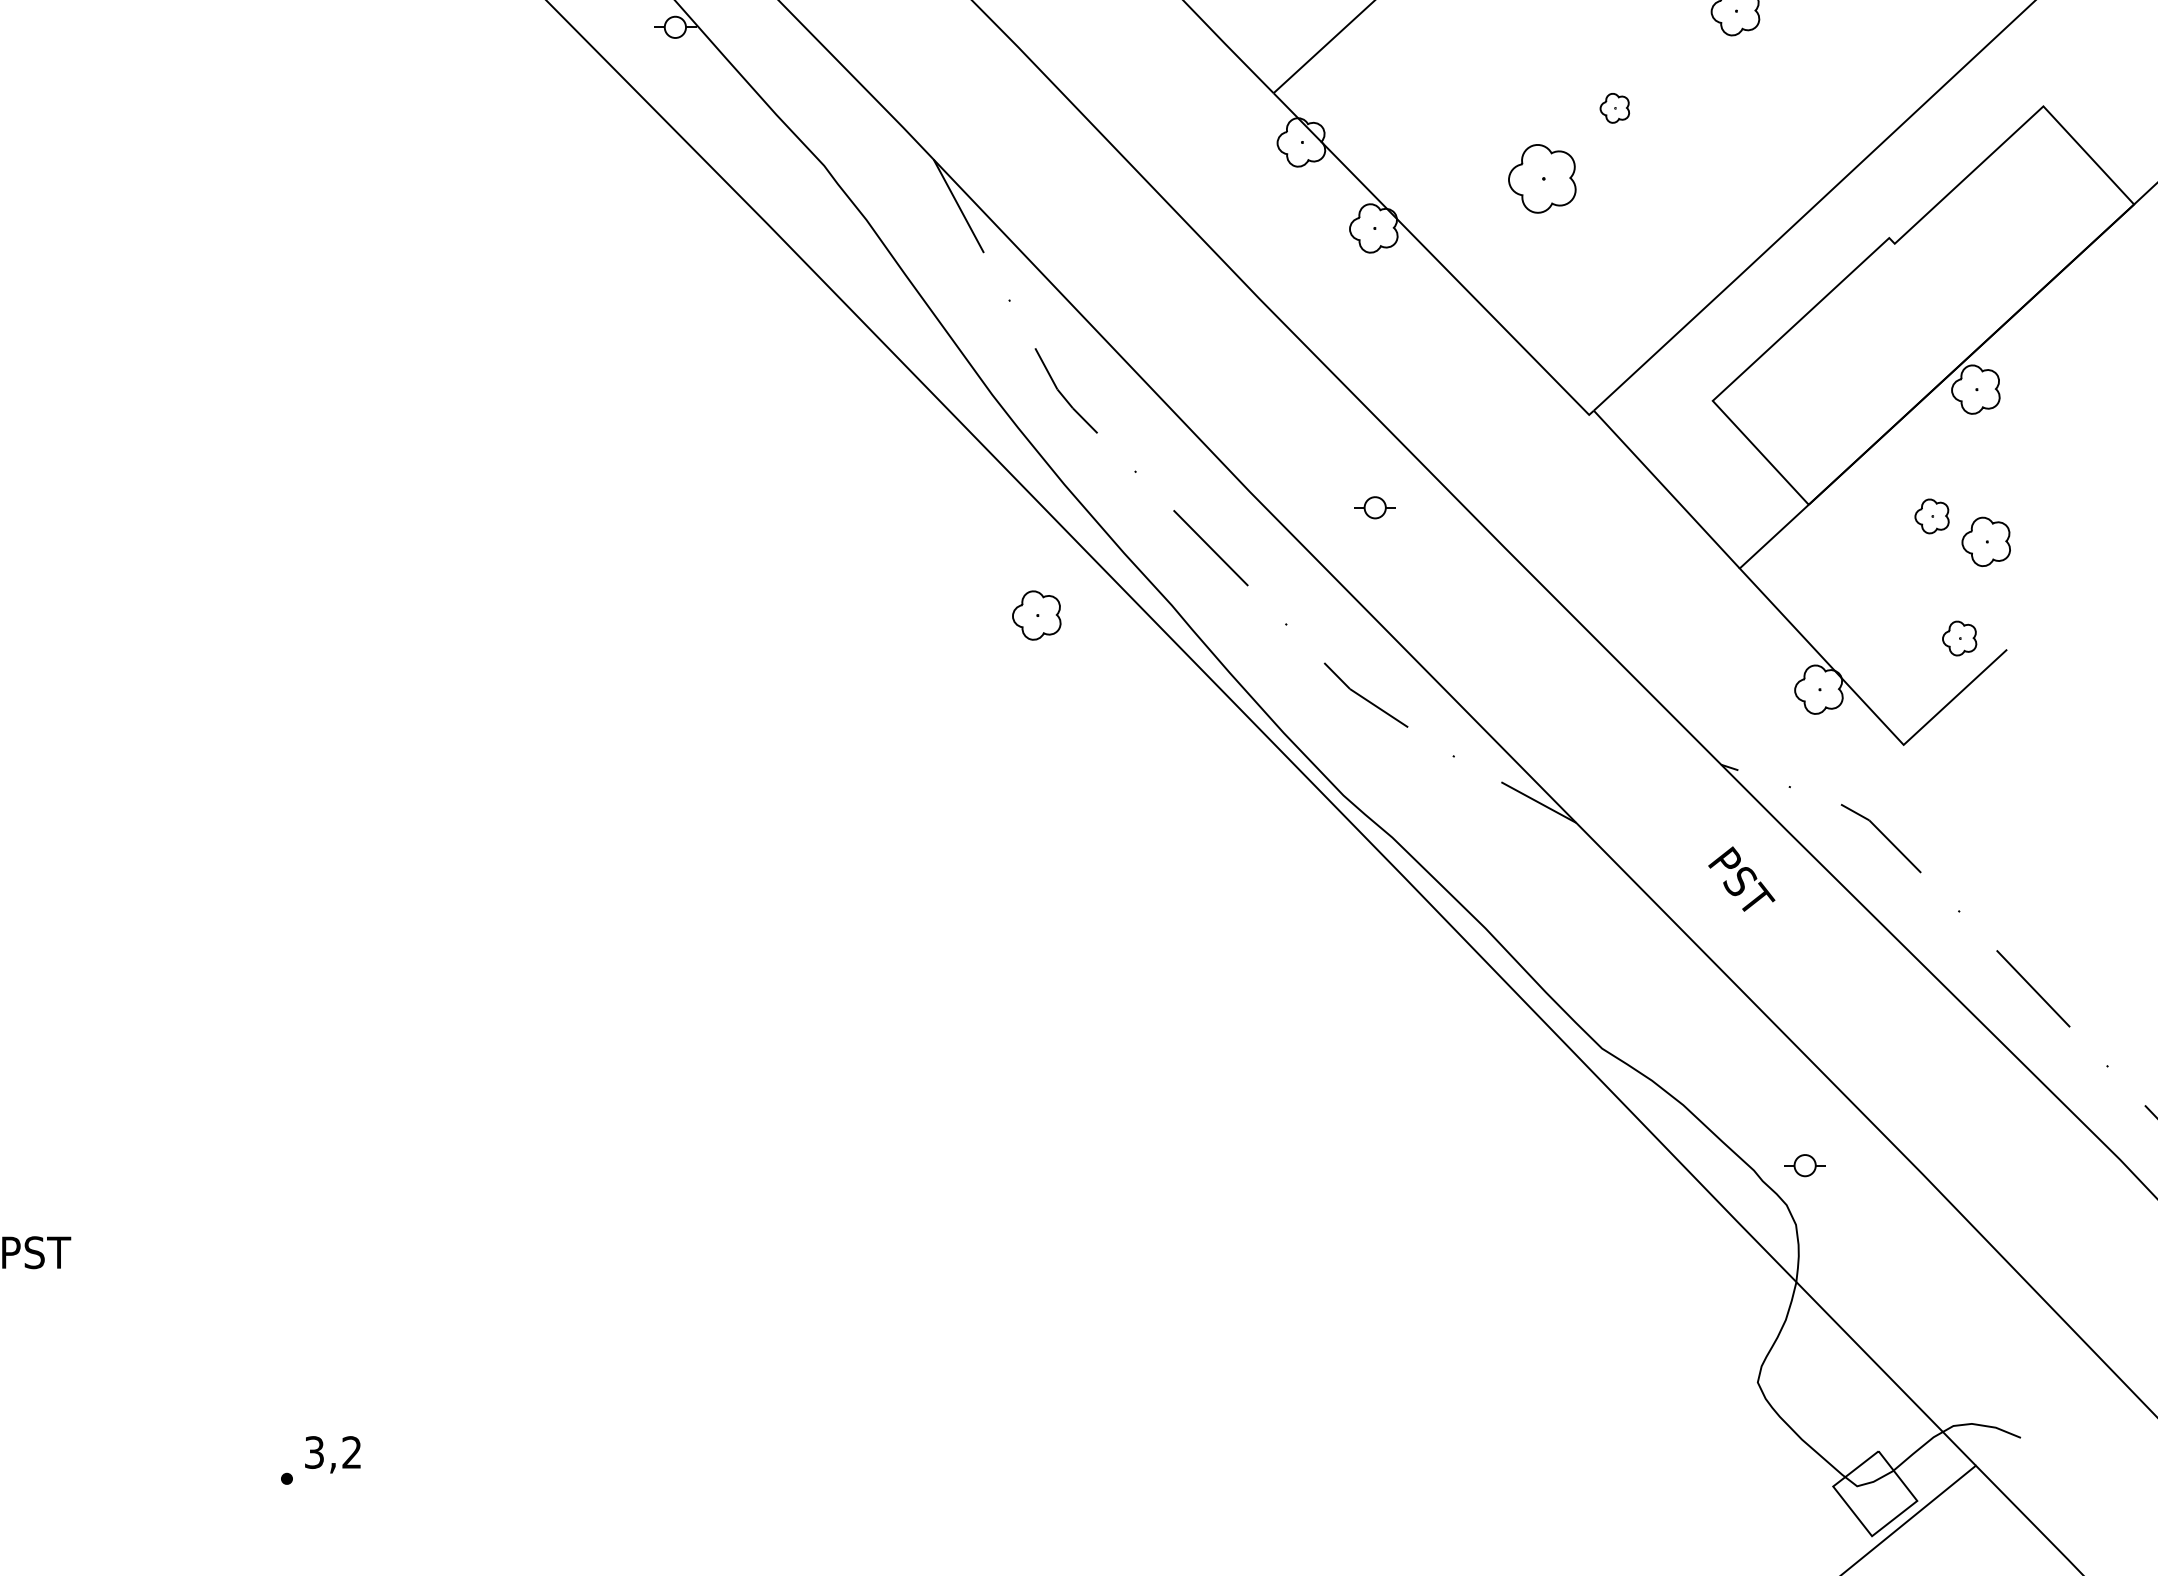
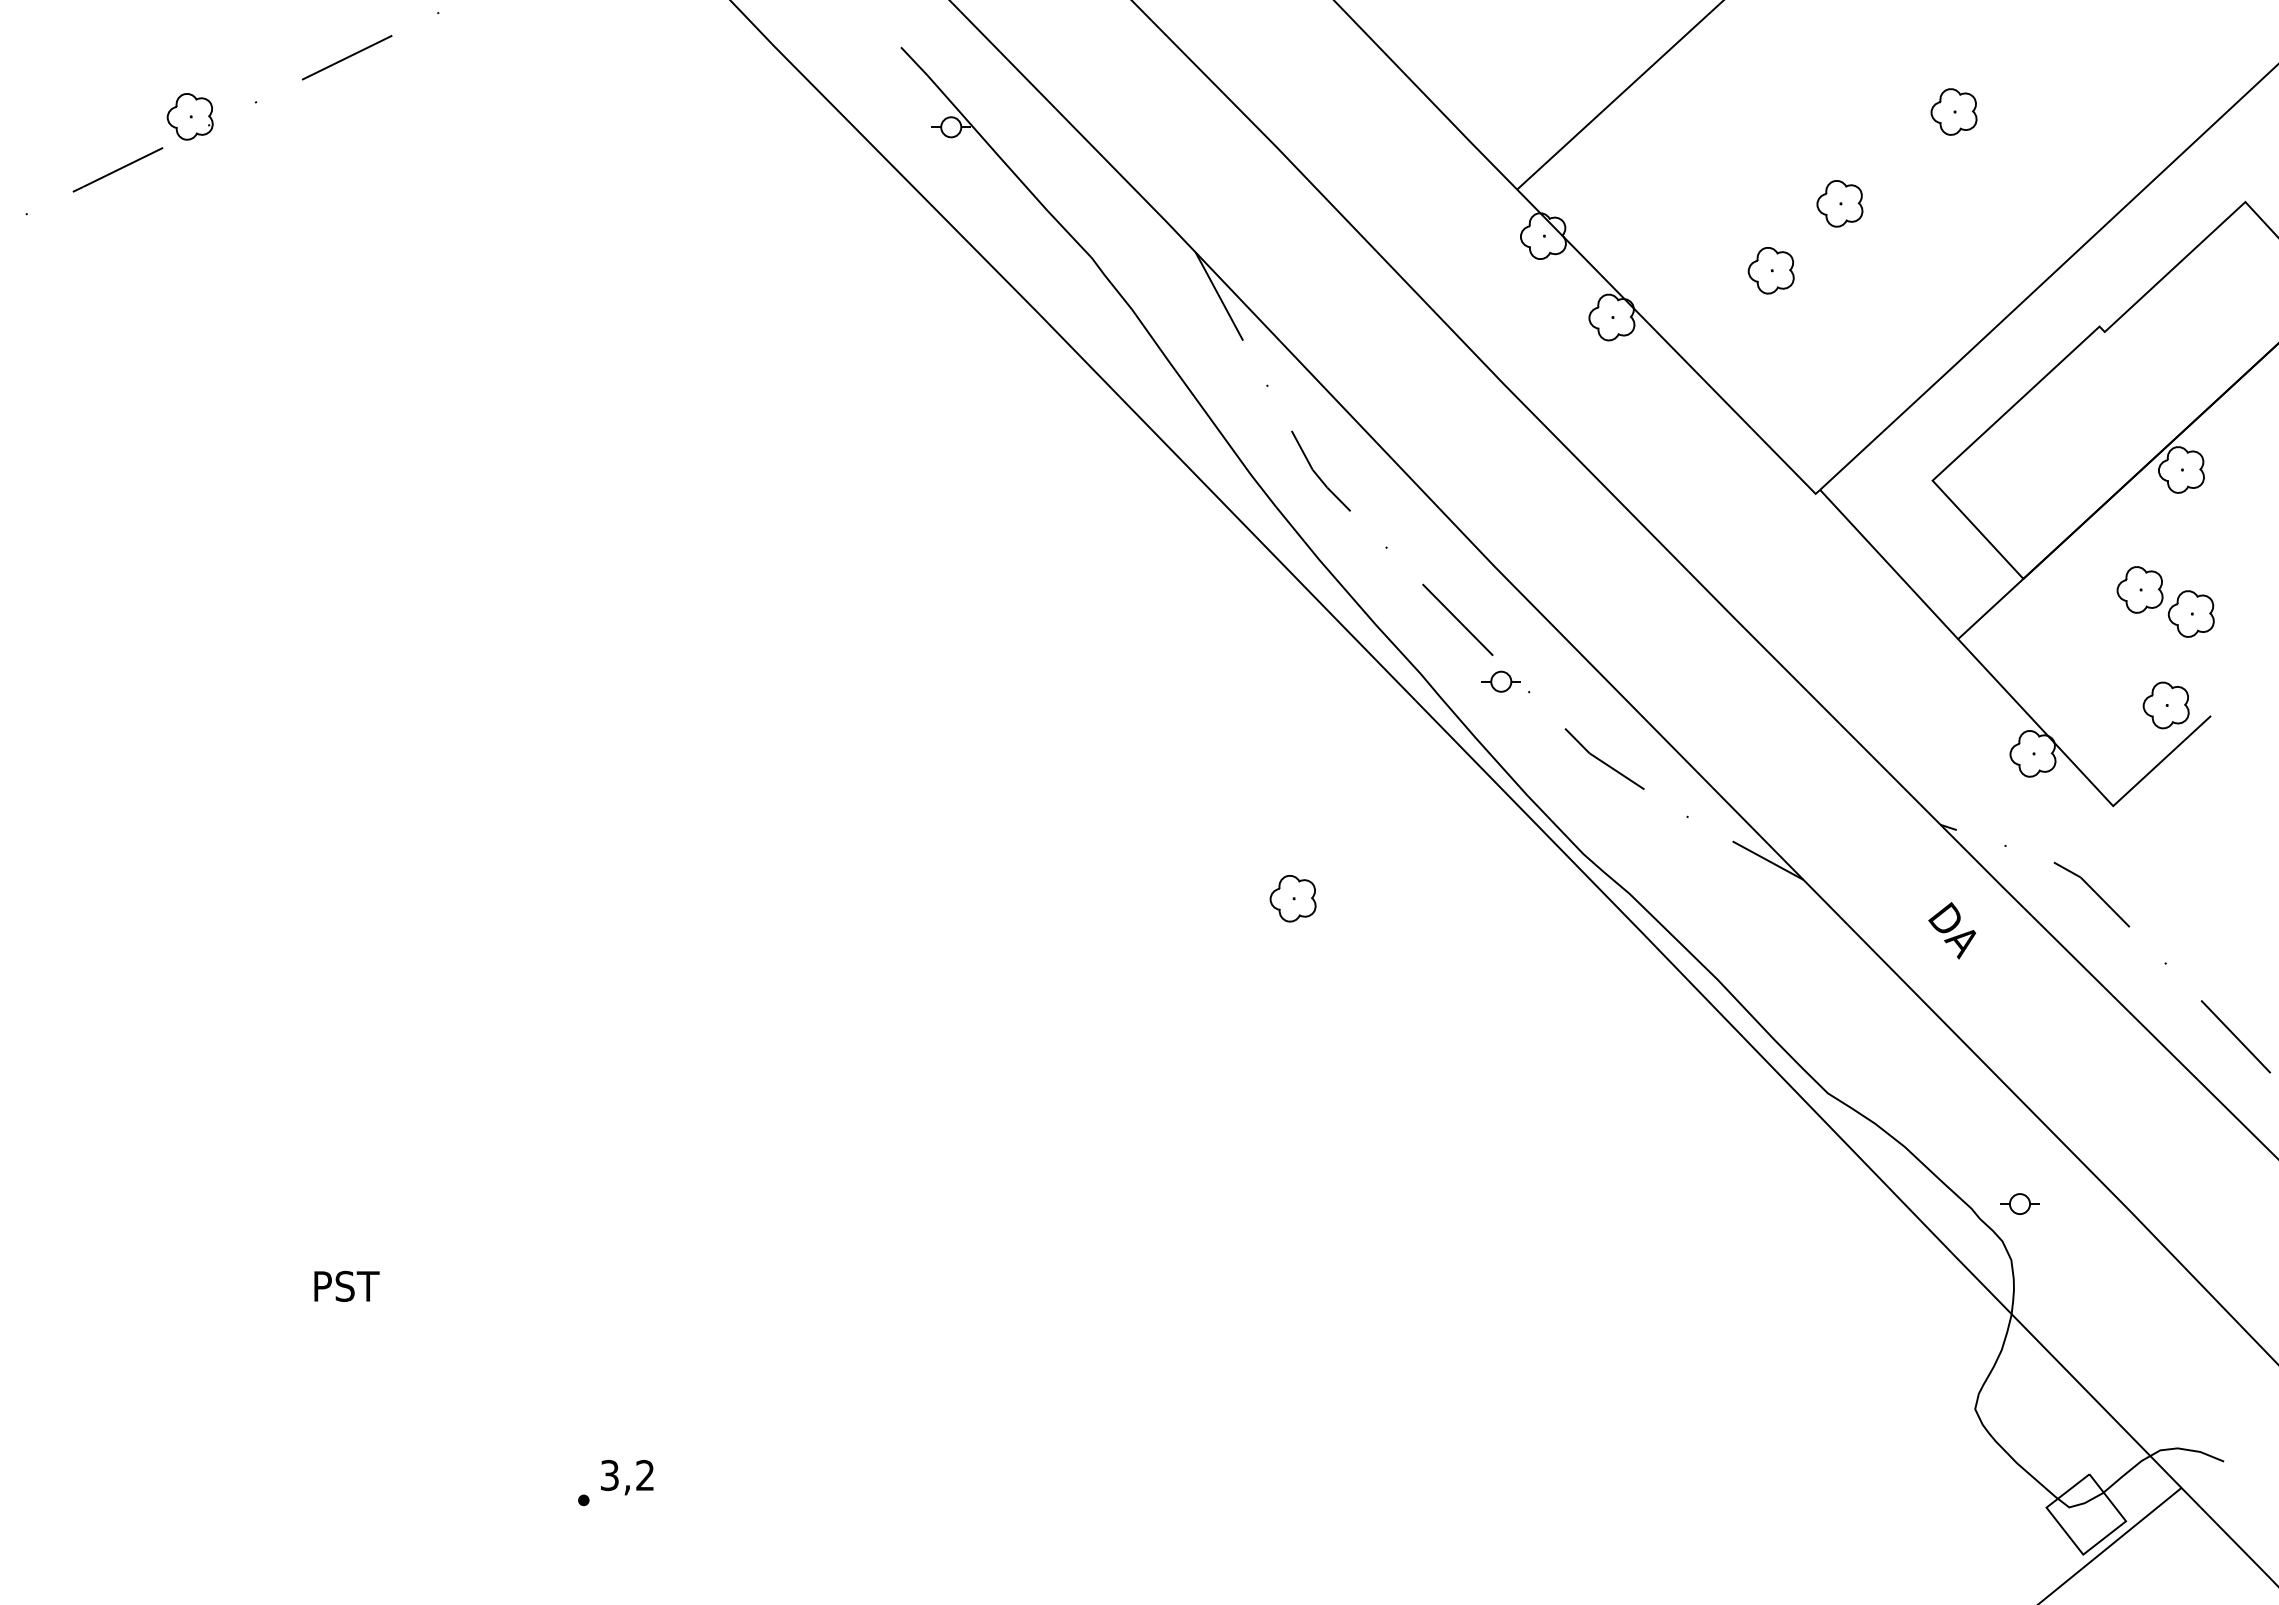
part: (1614, 107) -> (1839, 203), size x1.67
part: (1541, 178) -> (1770, 270), size x0.71
part: (1374, 507) -> (1500, 681), moved
part: (1931, 515) -> (2139, 589), size x1.43
part: (1036, 615) -> (1292, 898), moved
part: (1958, 638) -> (2165, 705), size x1.43
text: (1742, 883) -> (1960, 937), PST -> DA

